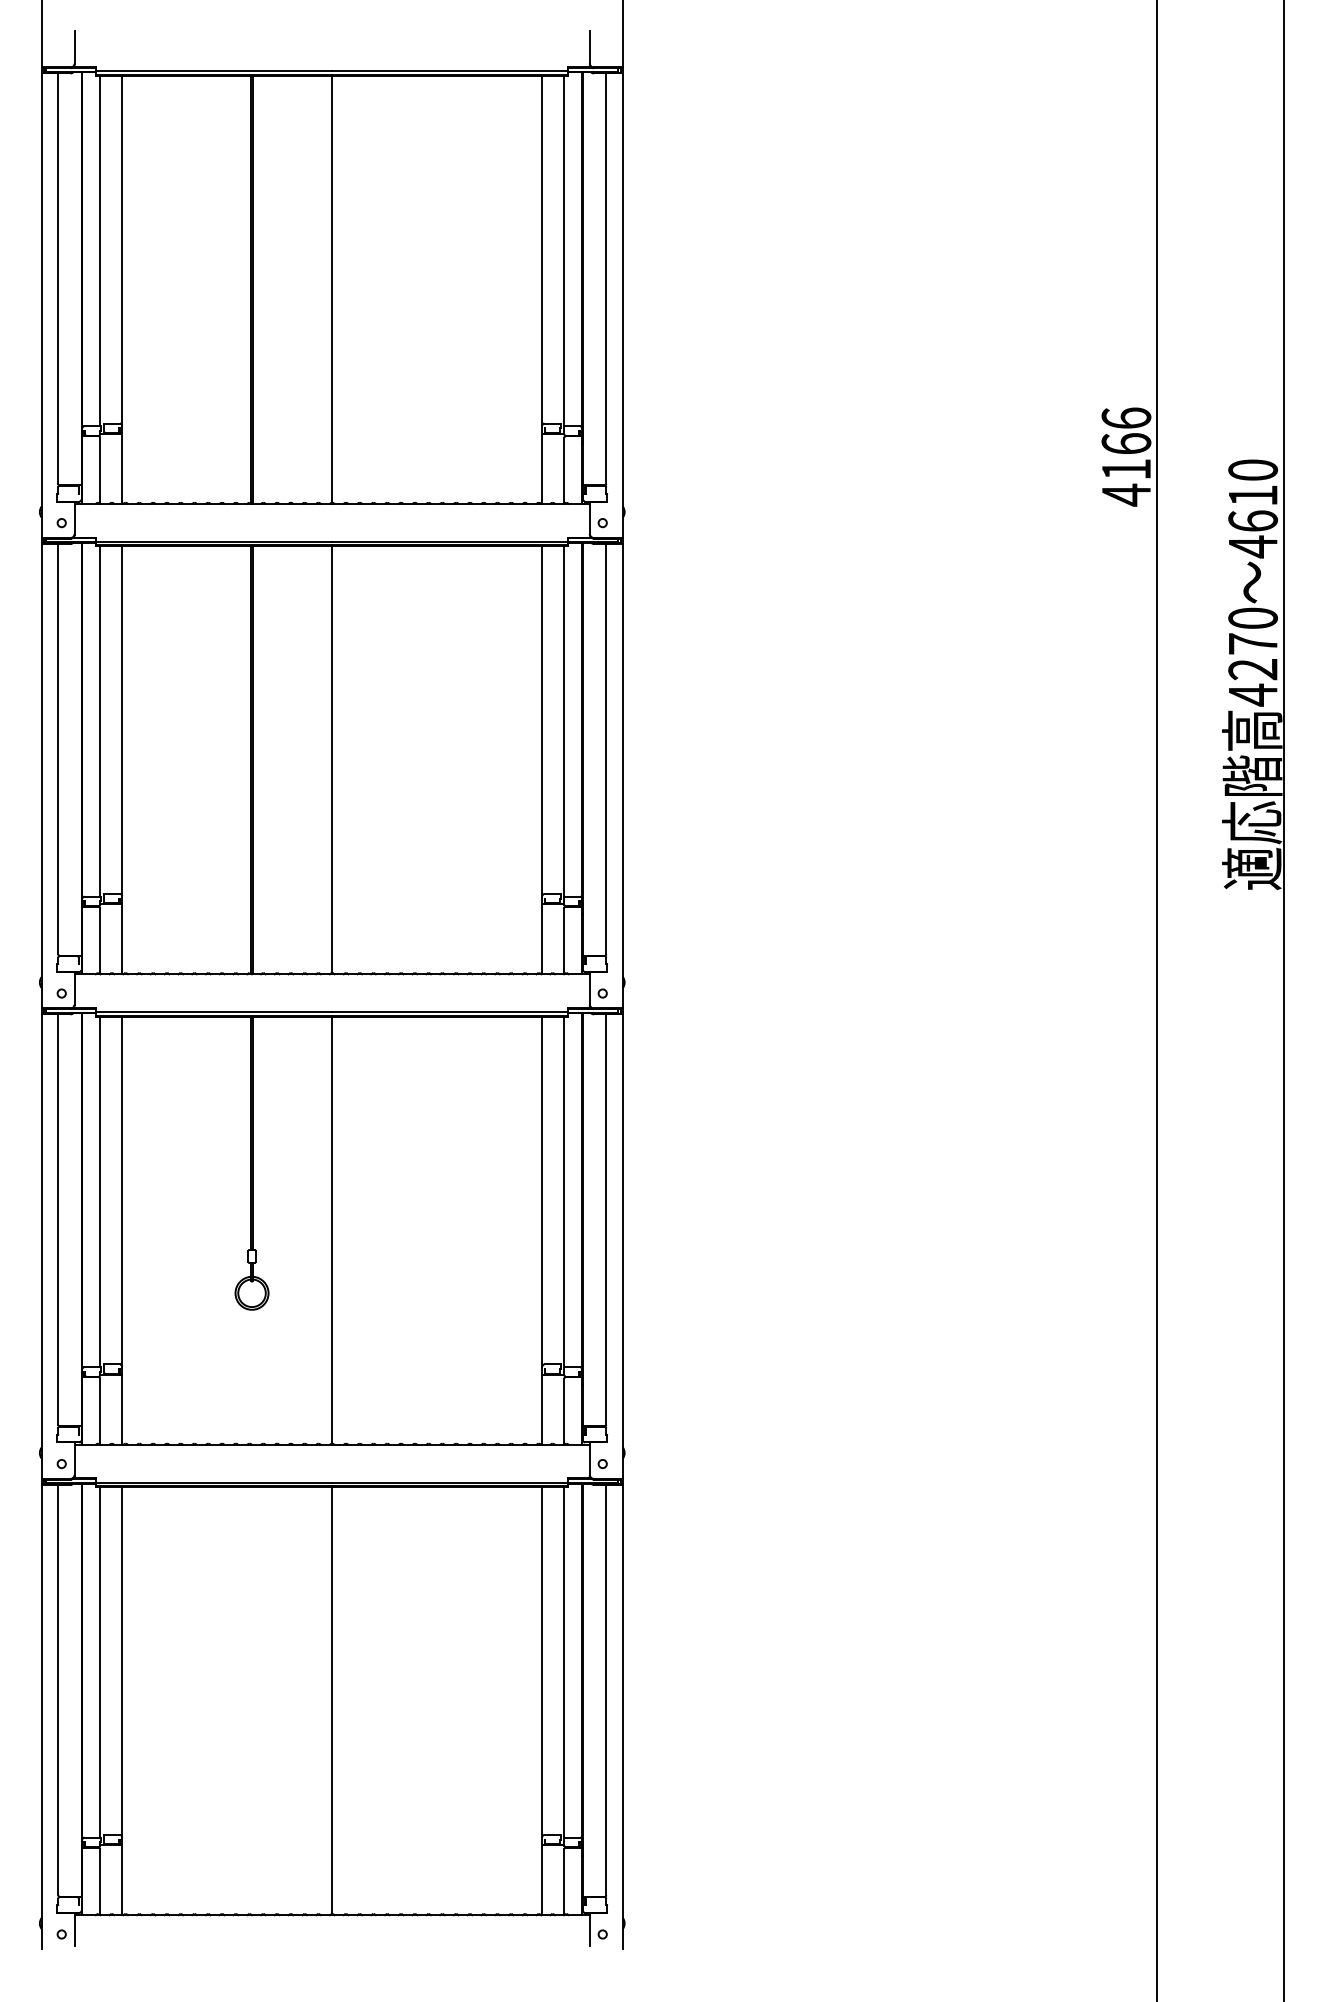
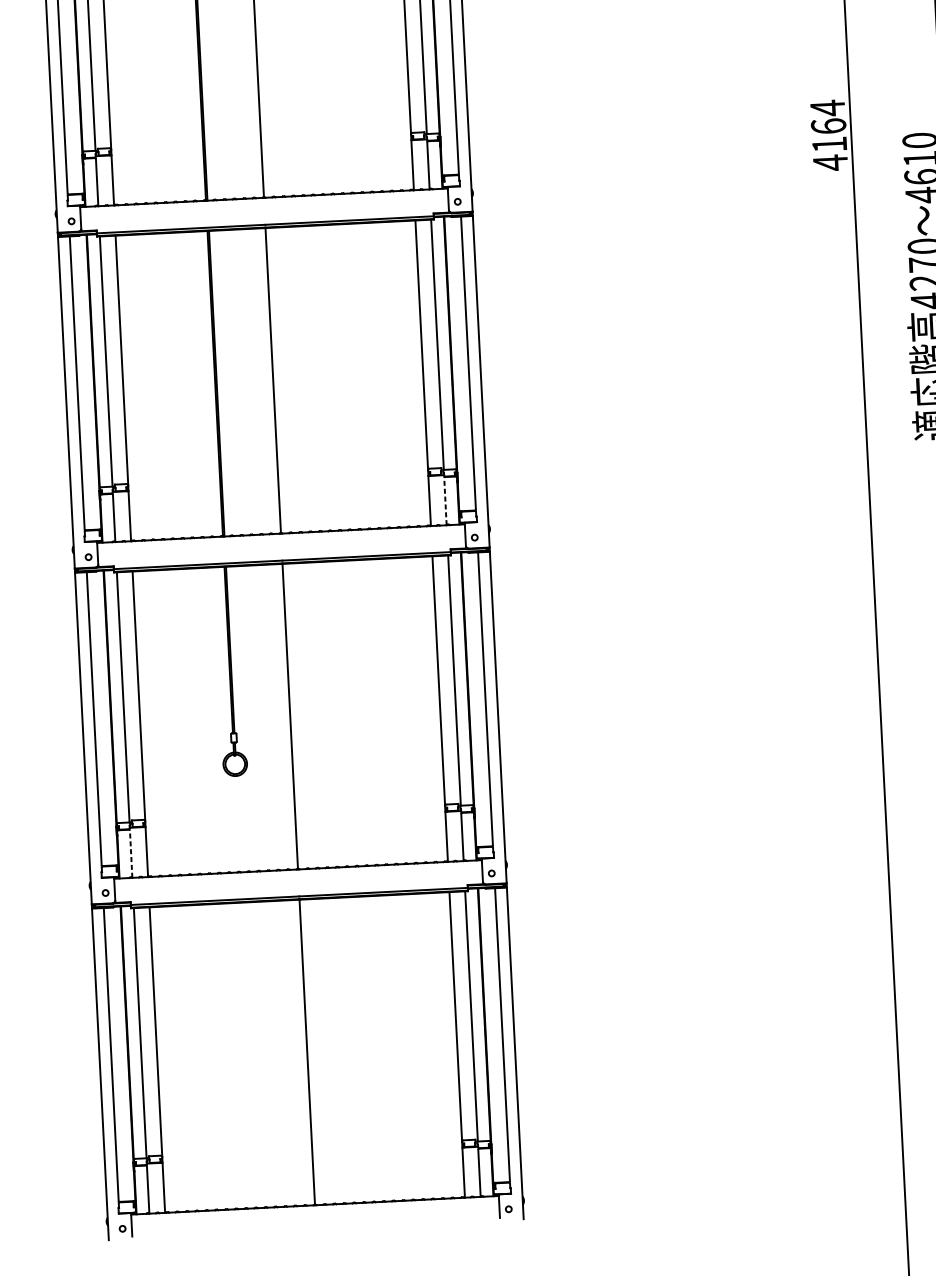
text: (1126, 418) -> (827, 108), 4166 -> 4164
line: (564, 941) -> (445, 501), solid -> dashed
line: (100, 1411) -> (131, 854), solid -> dashed

